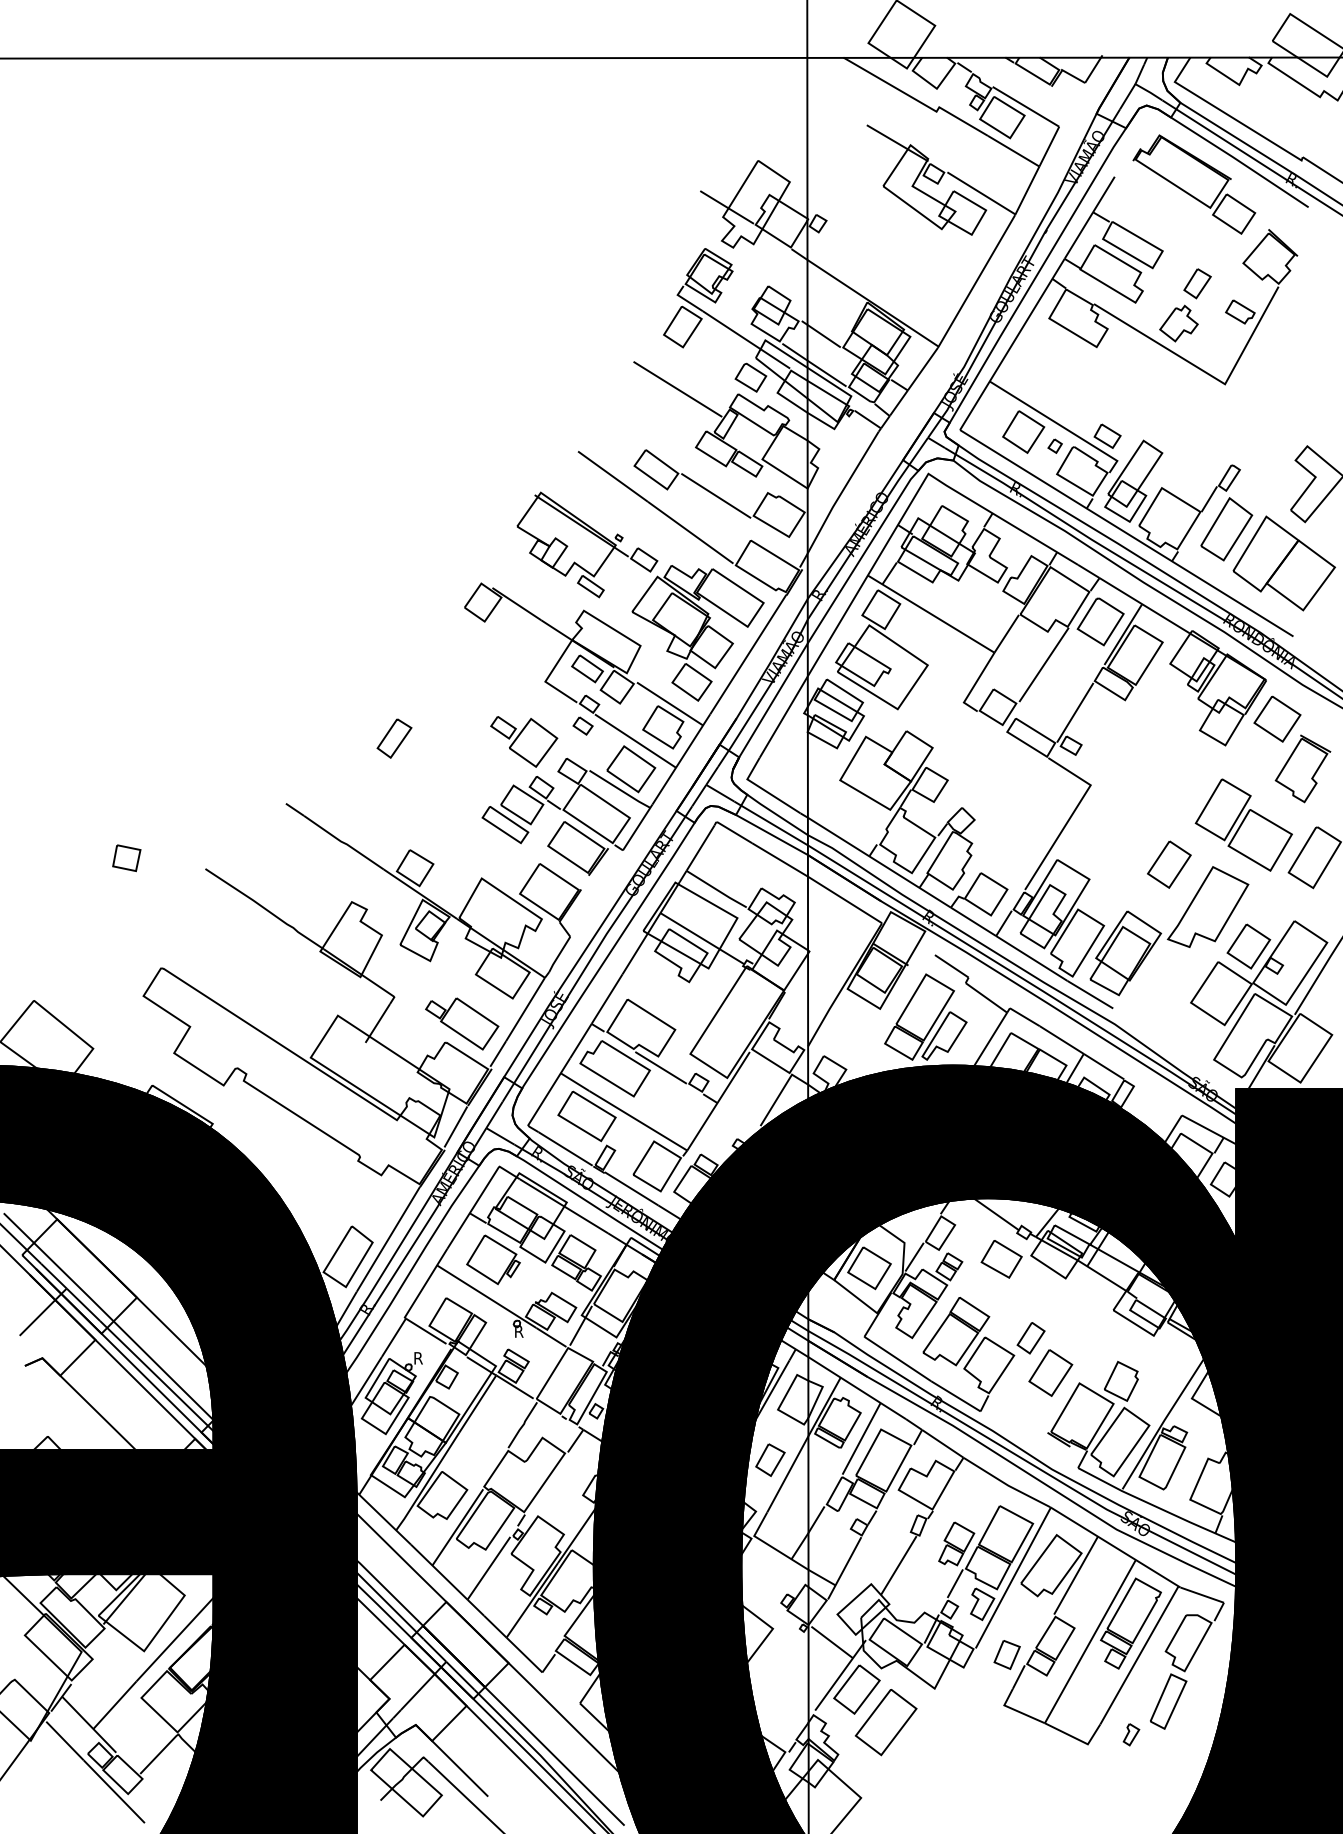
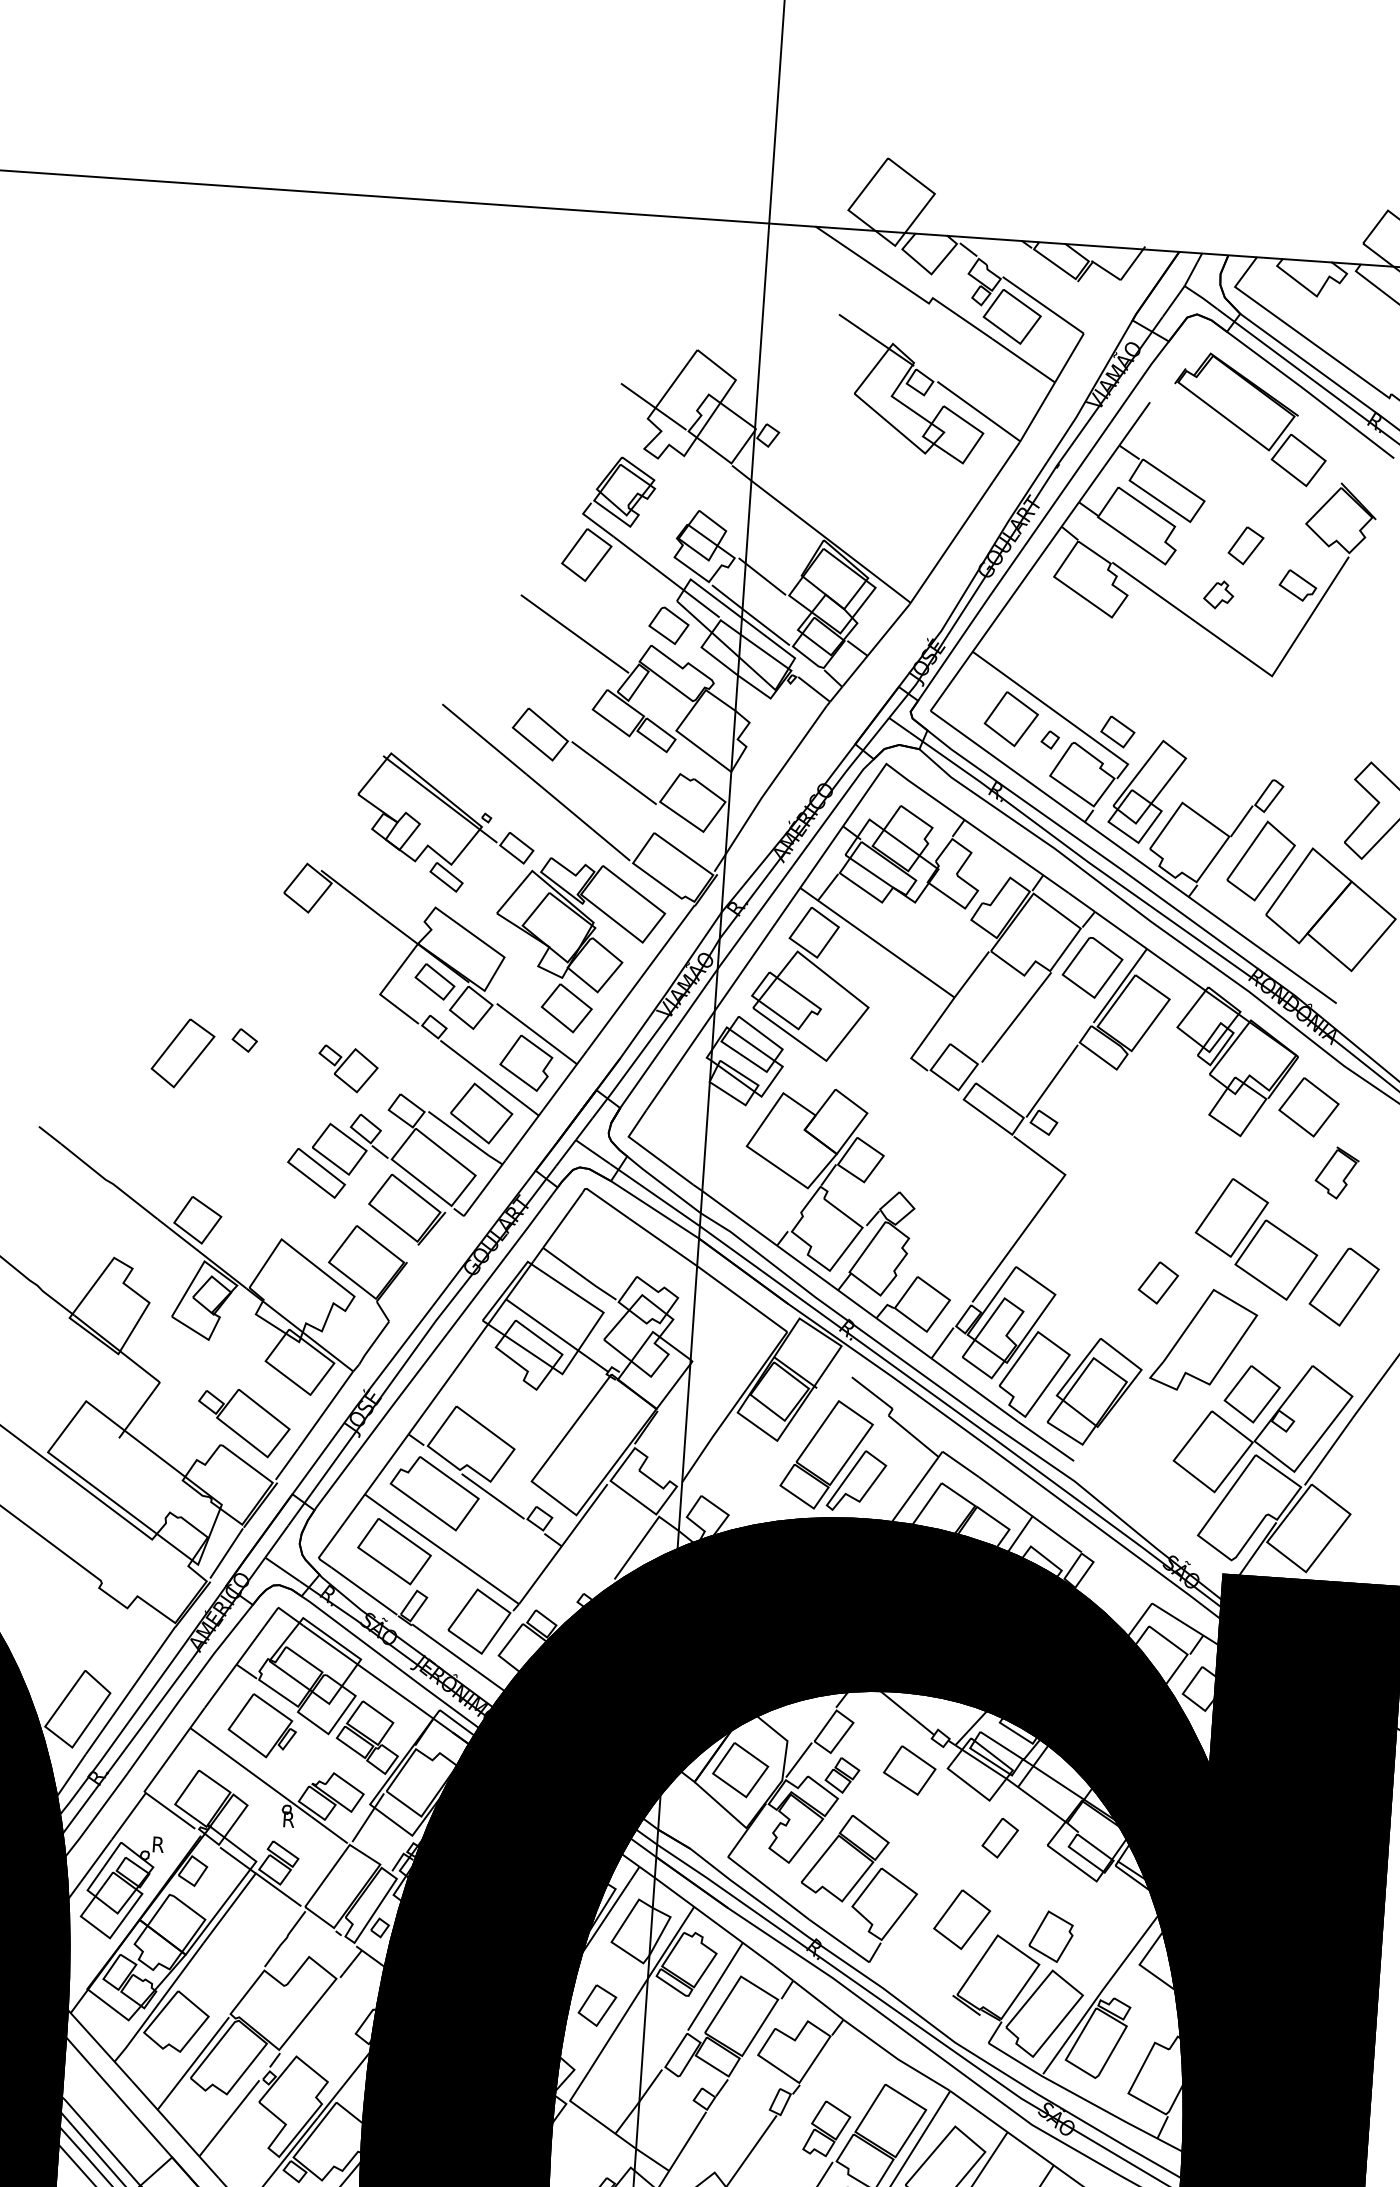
part: (1178, 323) -> (1218, 594), size x0.6
part: (582, 725) -> (244, 1039), moved
part: (394, 738) -> (182, 1053), size x1.4
part: (524, 741) -> (348, 1068), size x0.7
part: (1302, 768) -> (1336, 1172), size x0.6
part: (1169, 864) -> (1158, 1282), size x0.7
part: (1030, 1338) -> (999, 1838), moved

